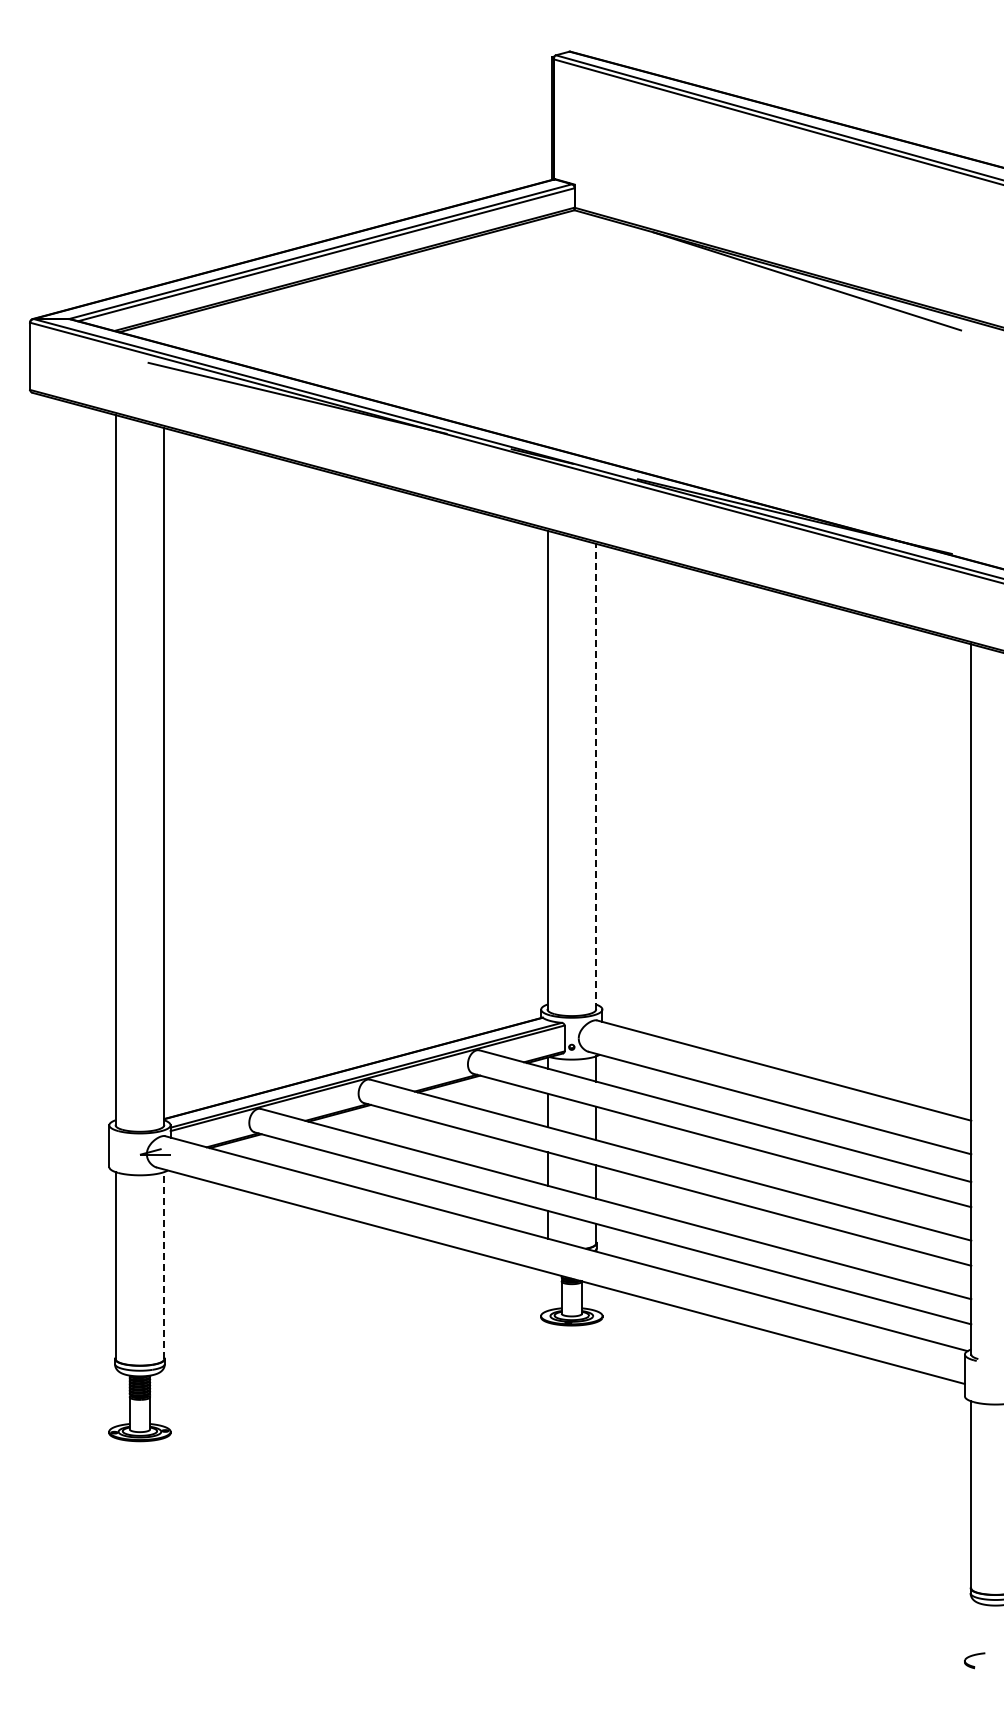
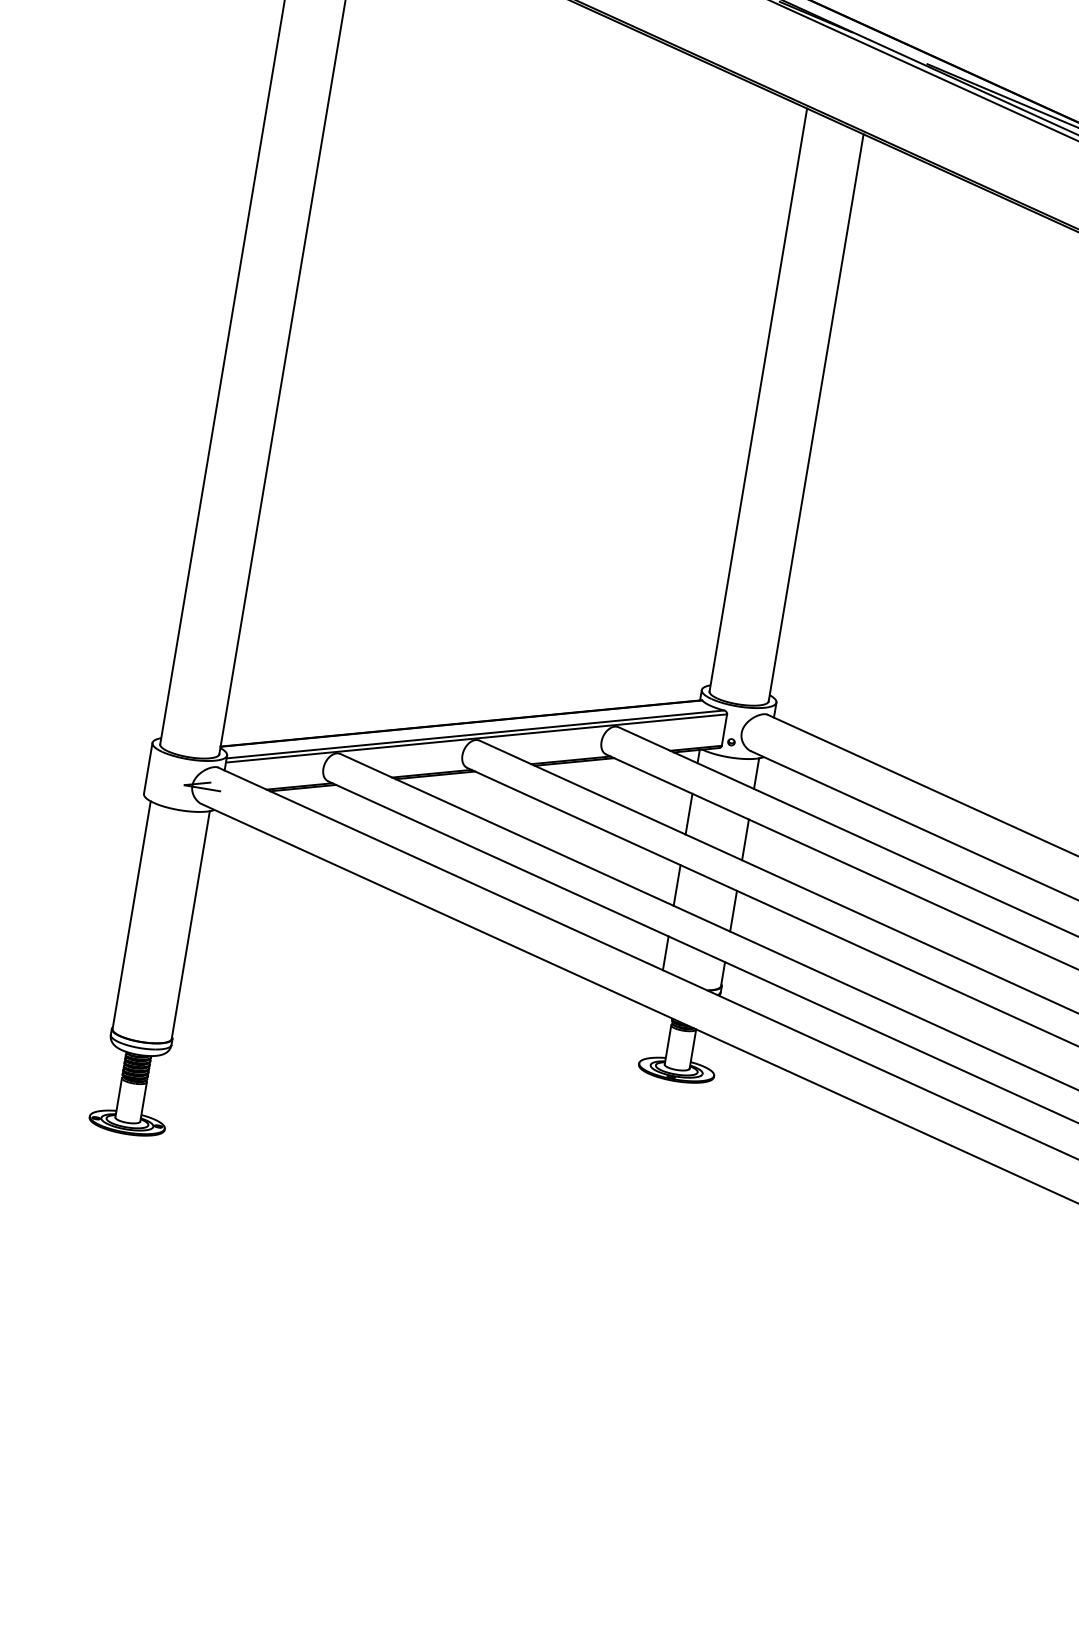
line: (596, 776) -> (816, 417), dashed -> solid
line: (164, 1265) -> (191, 924), dashed -> solid

